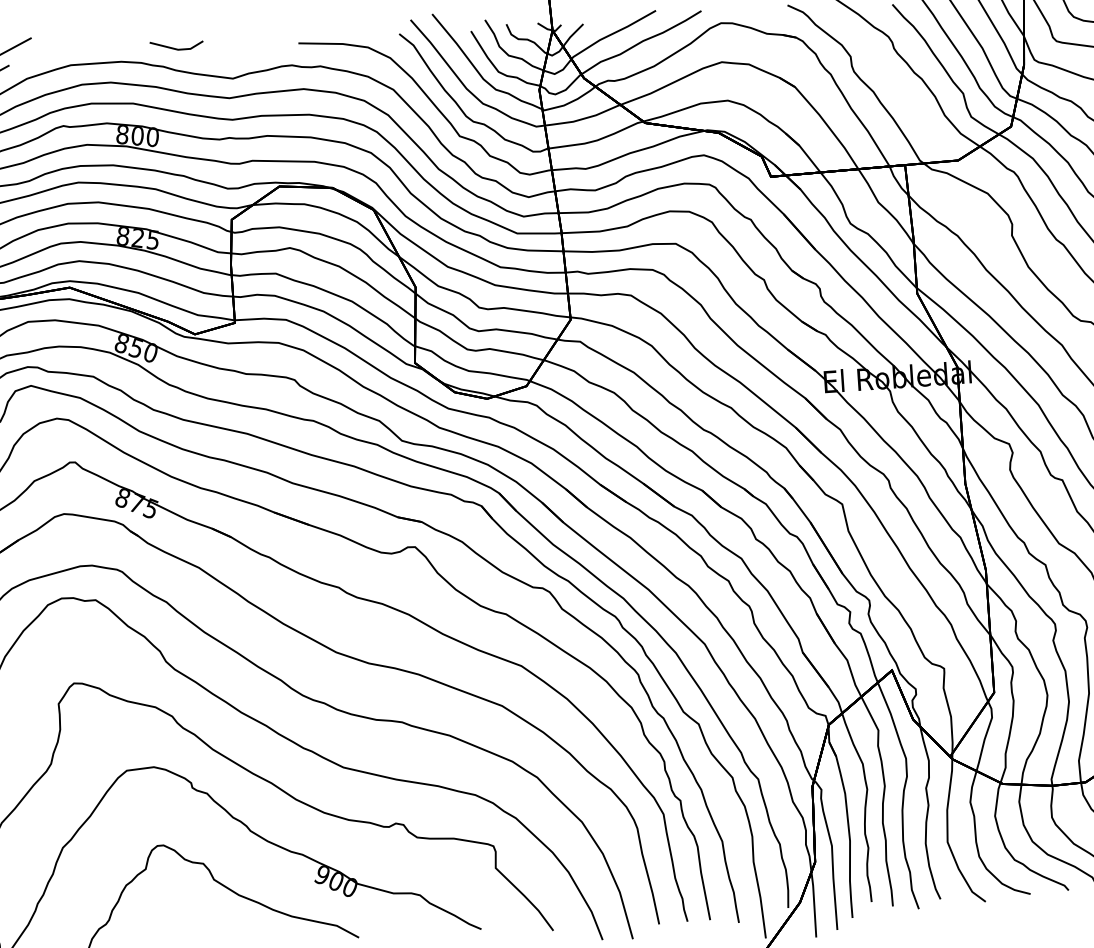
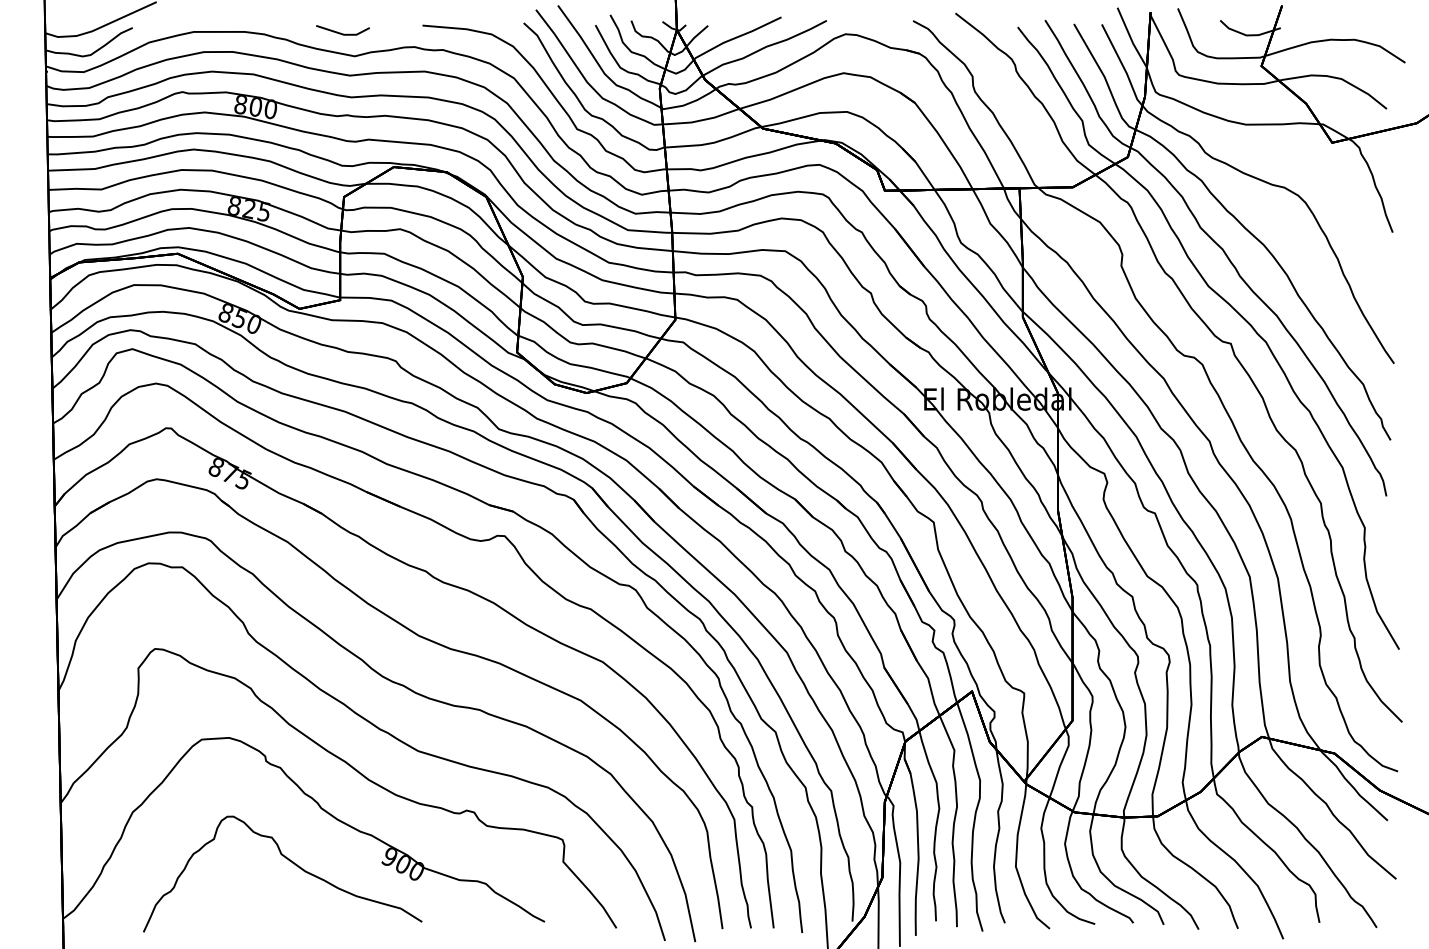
line: (174, 47) -> (340, 32), moved

